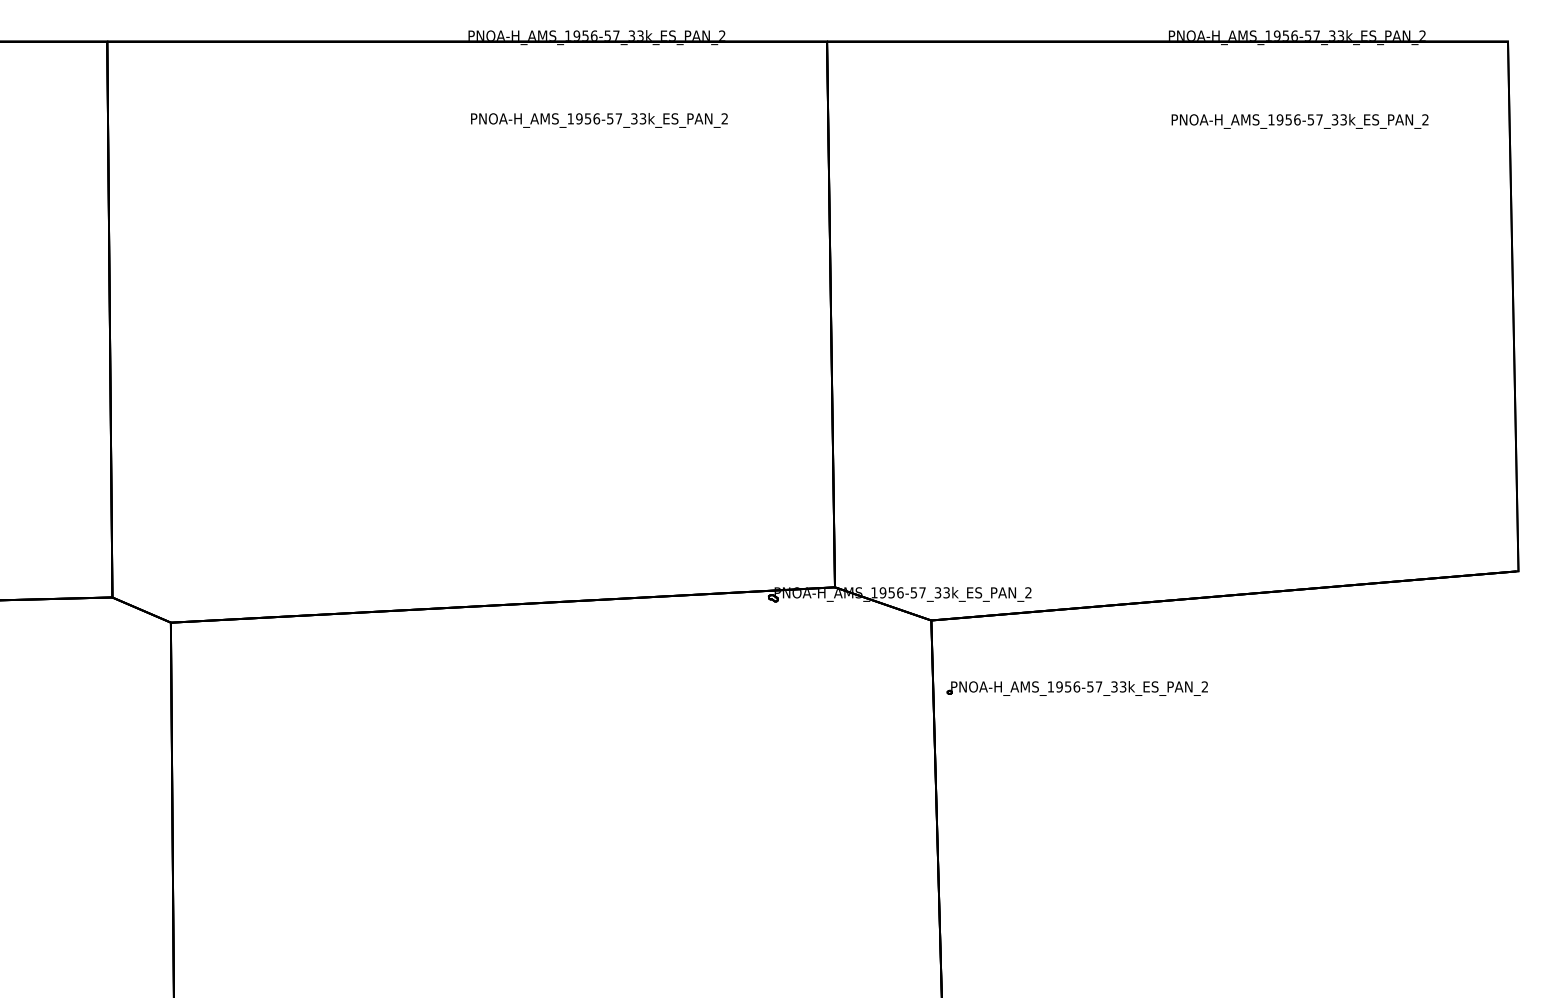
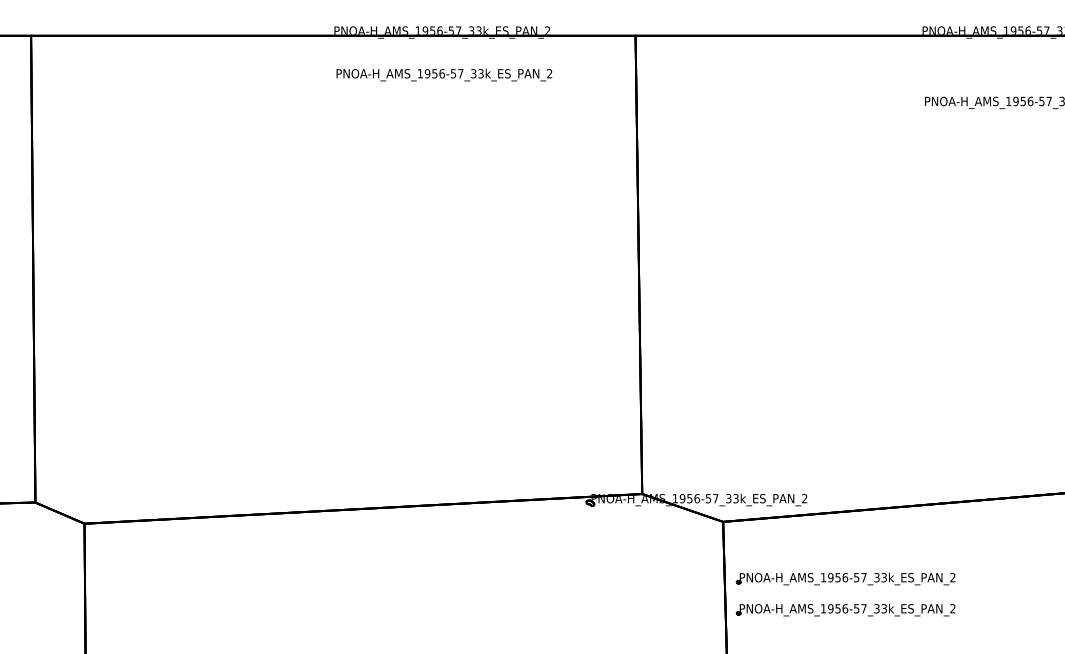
text: (599, 120) -> (444, 75), moved
part: (1076, 725) -> (845, 610), added

